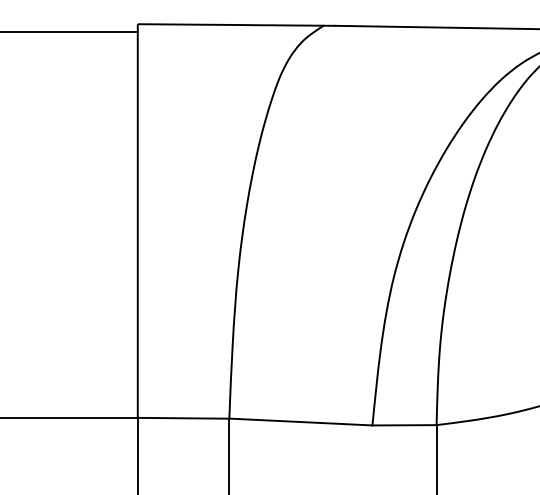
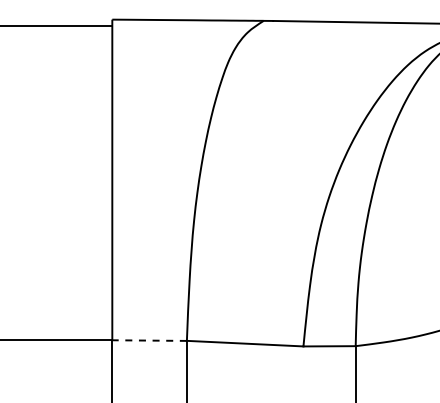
line: (183, 418) -> (149, 340), solid -> dashed

